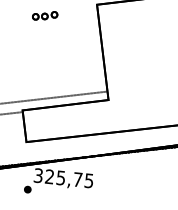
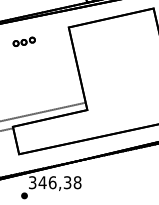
text: (68, 178) -> (59, 182), 325,75 -> 346,38

